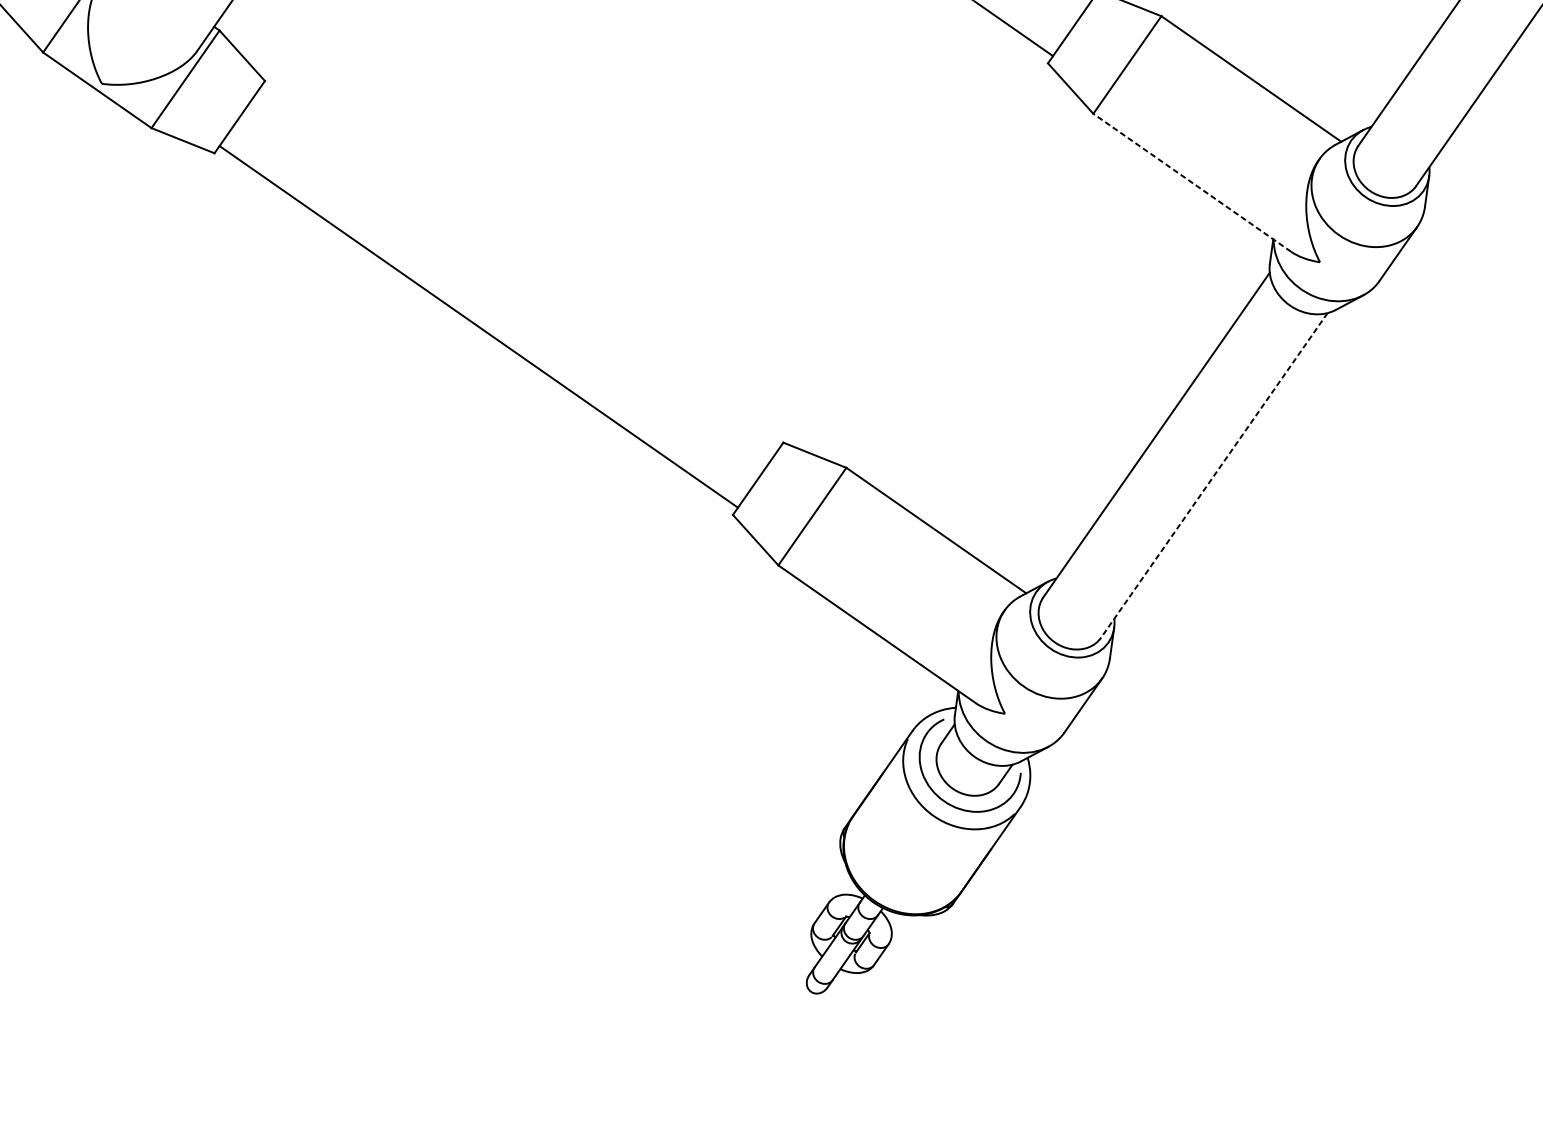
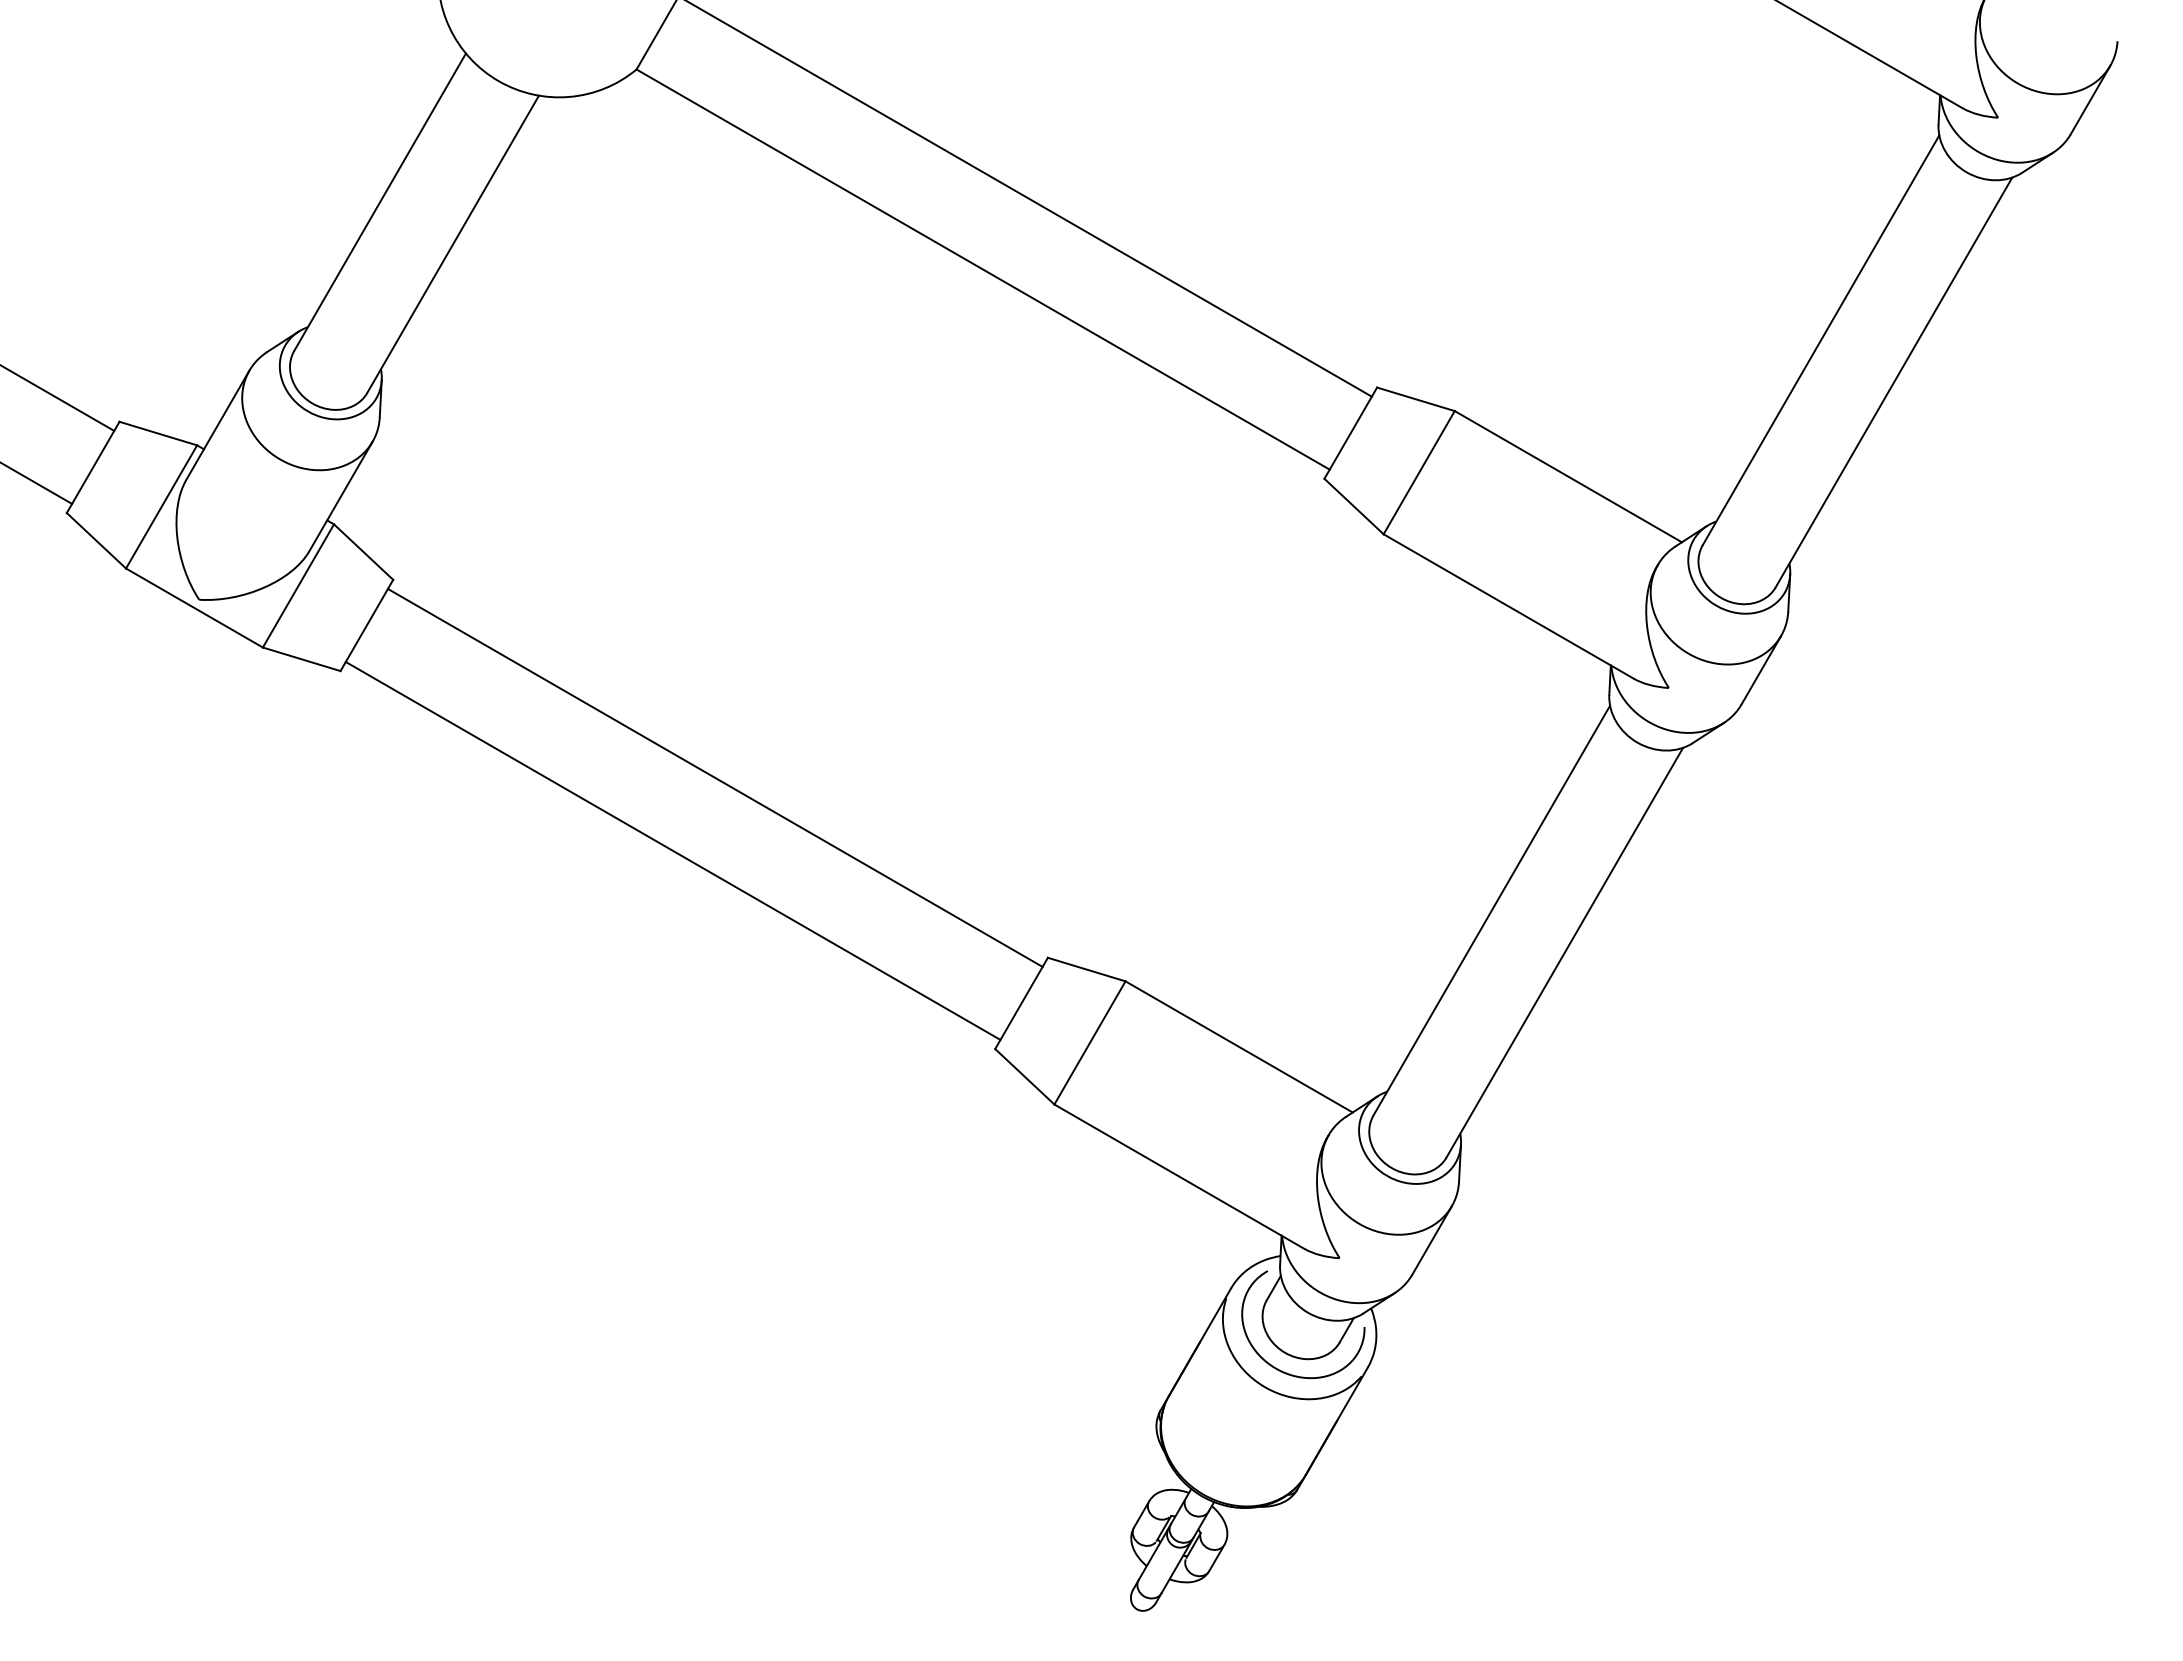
line: (1192, 182) -> (1508, 606), dashed -> solid
line: (518, 268) -> (714, 777), added
line: (1214, 475) -> (1564, 952), dashed -> solid

